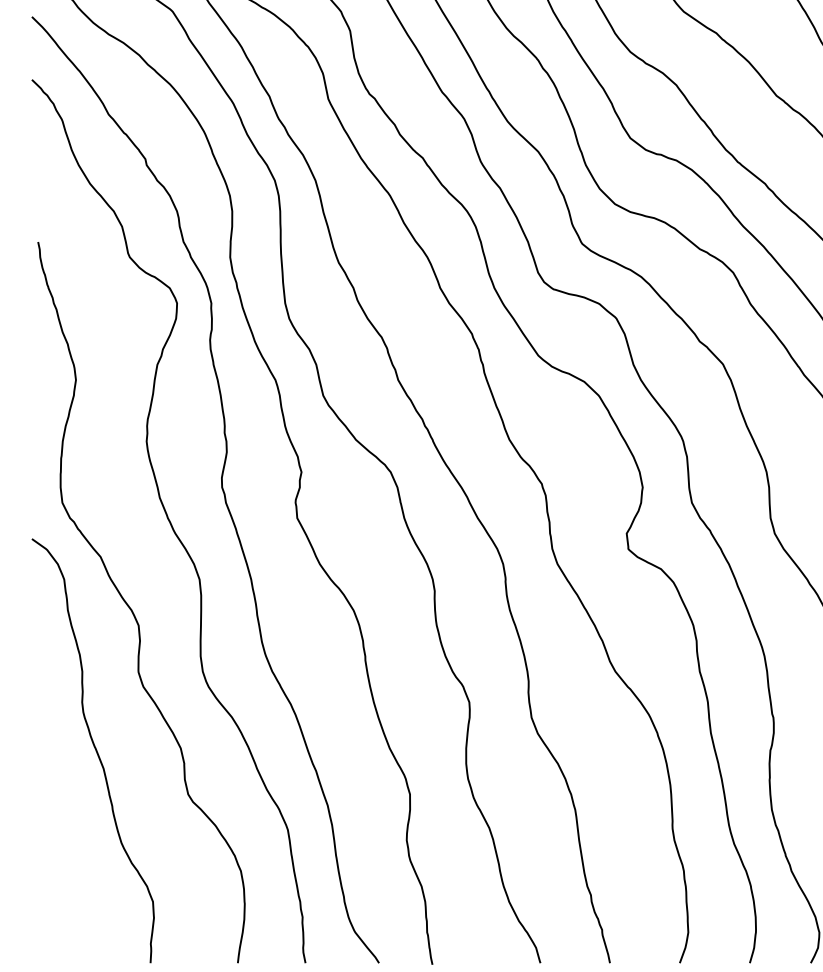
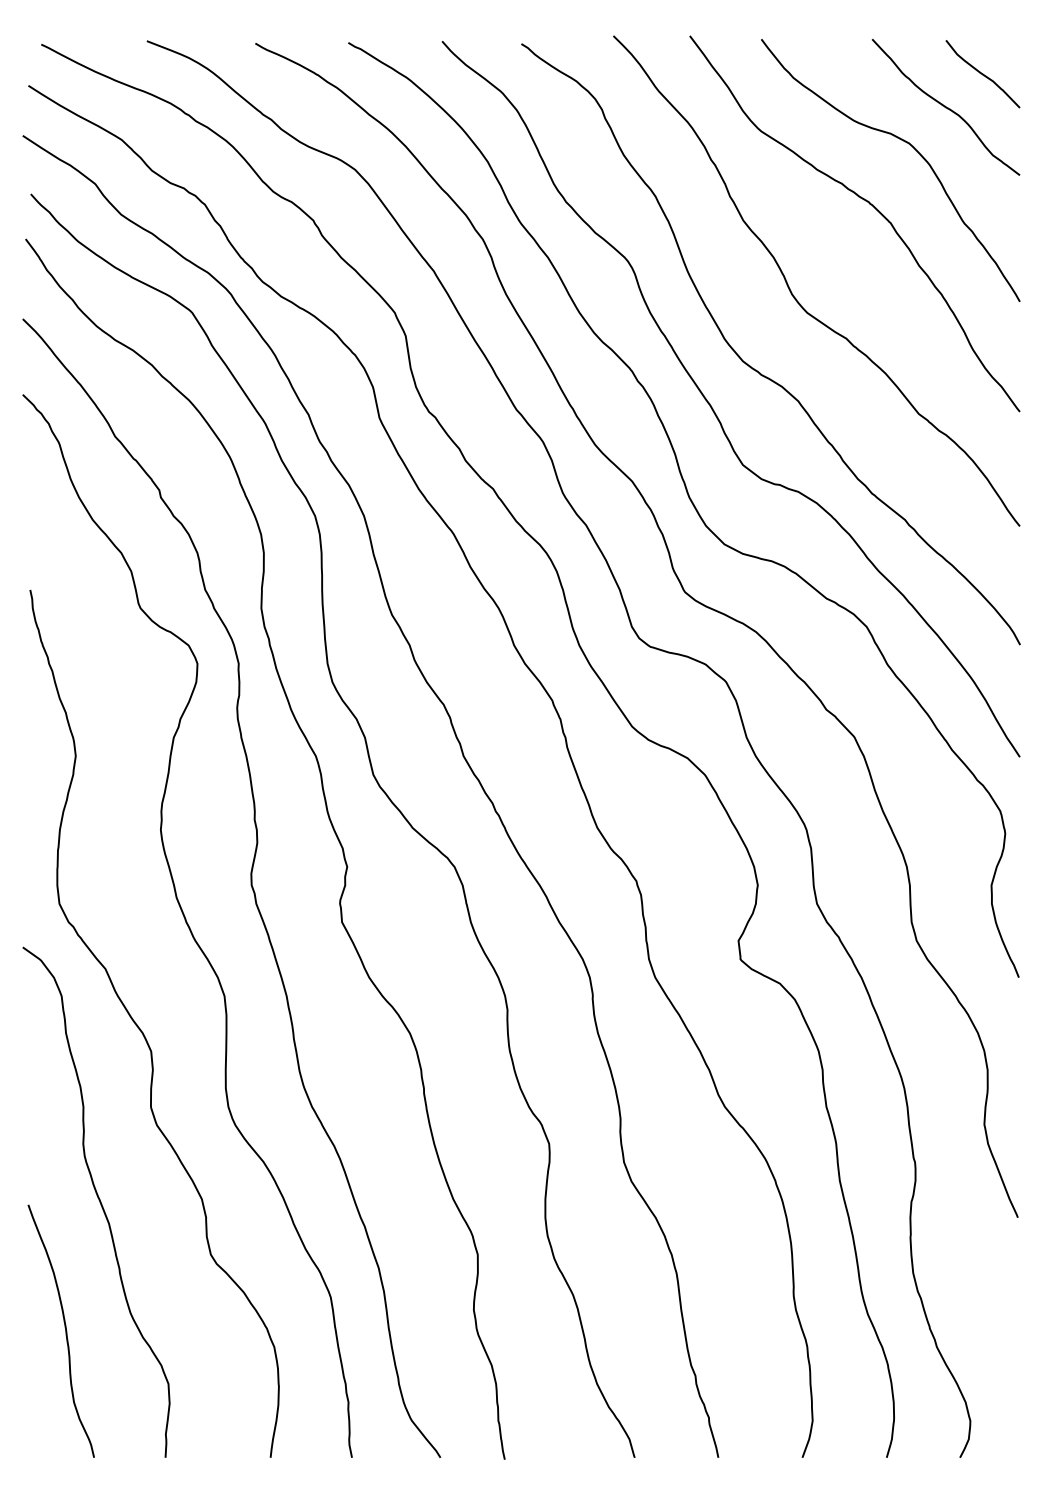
curve: (66, 854) -> (64, 1327), added

